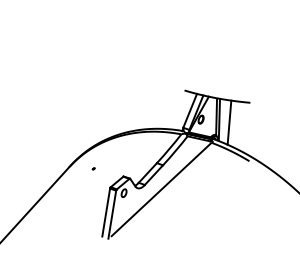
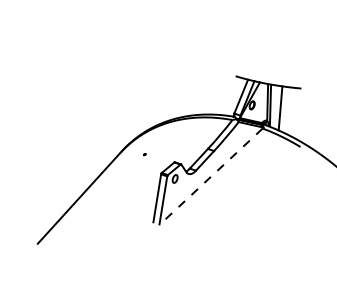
line: (160, 190) -> (211, 176), solid -> dashed

